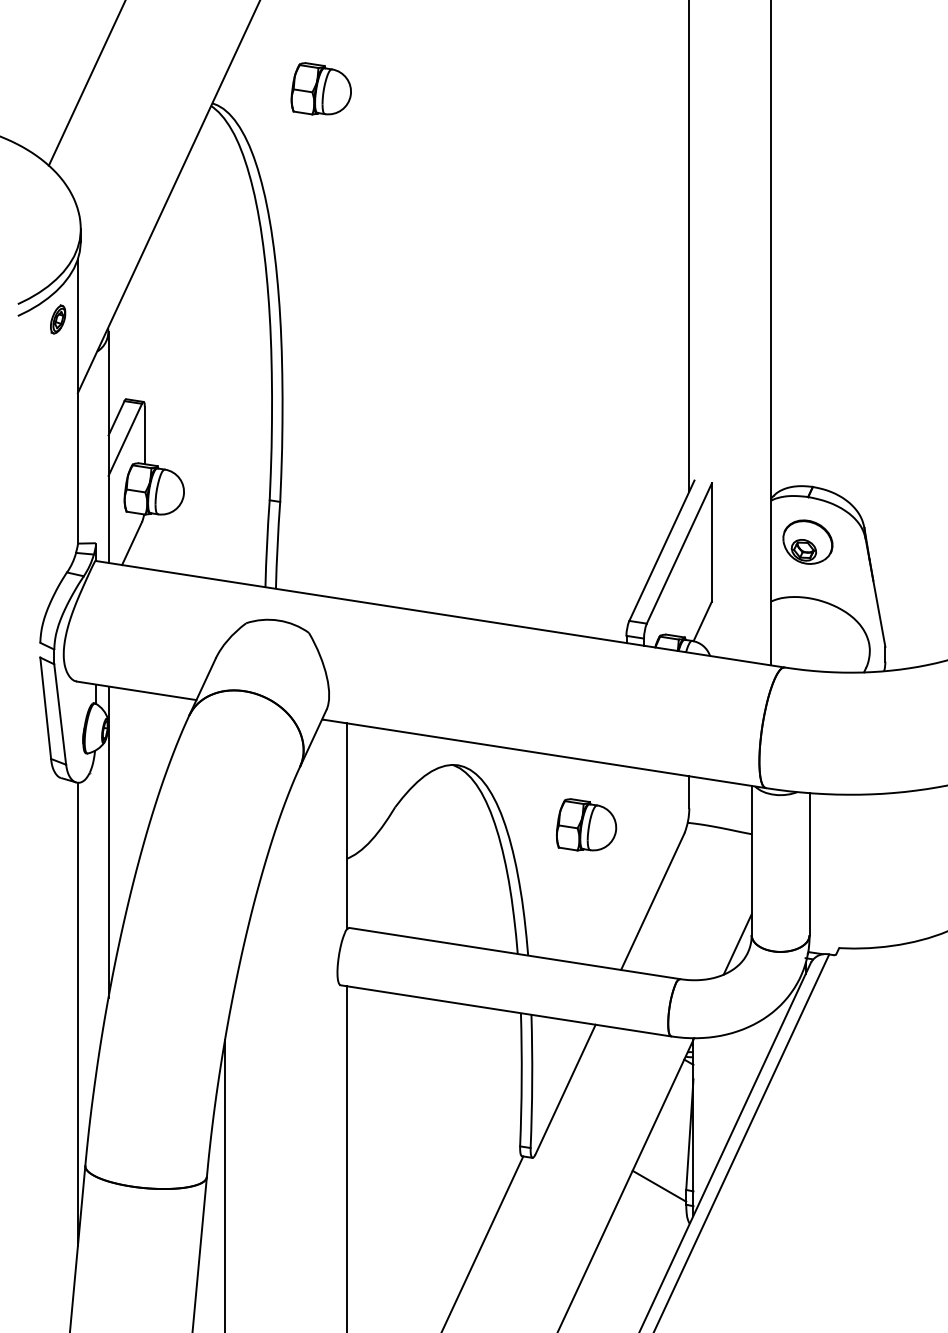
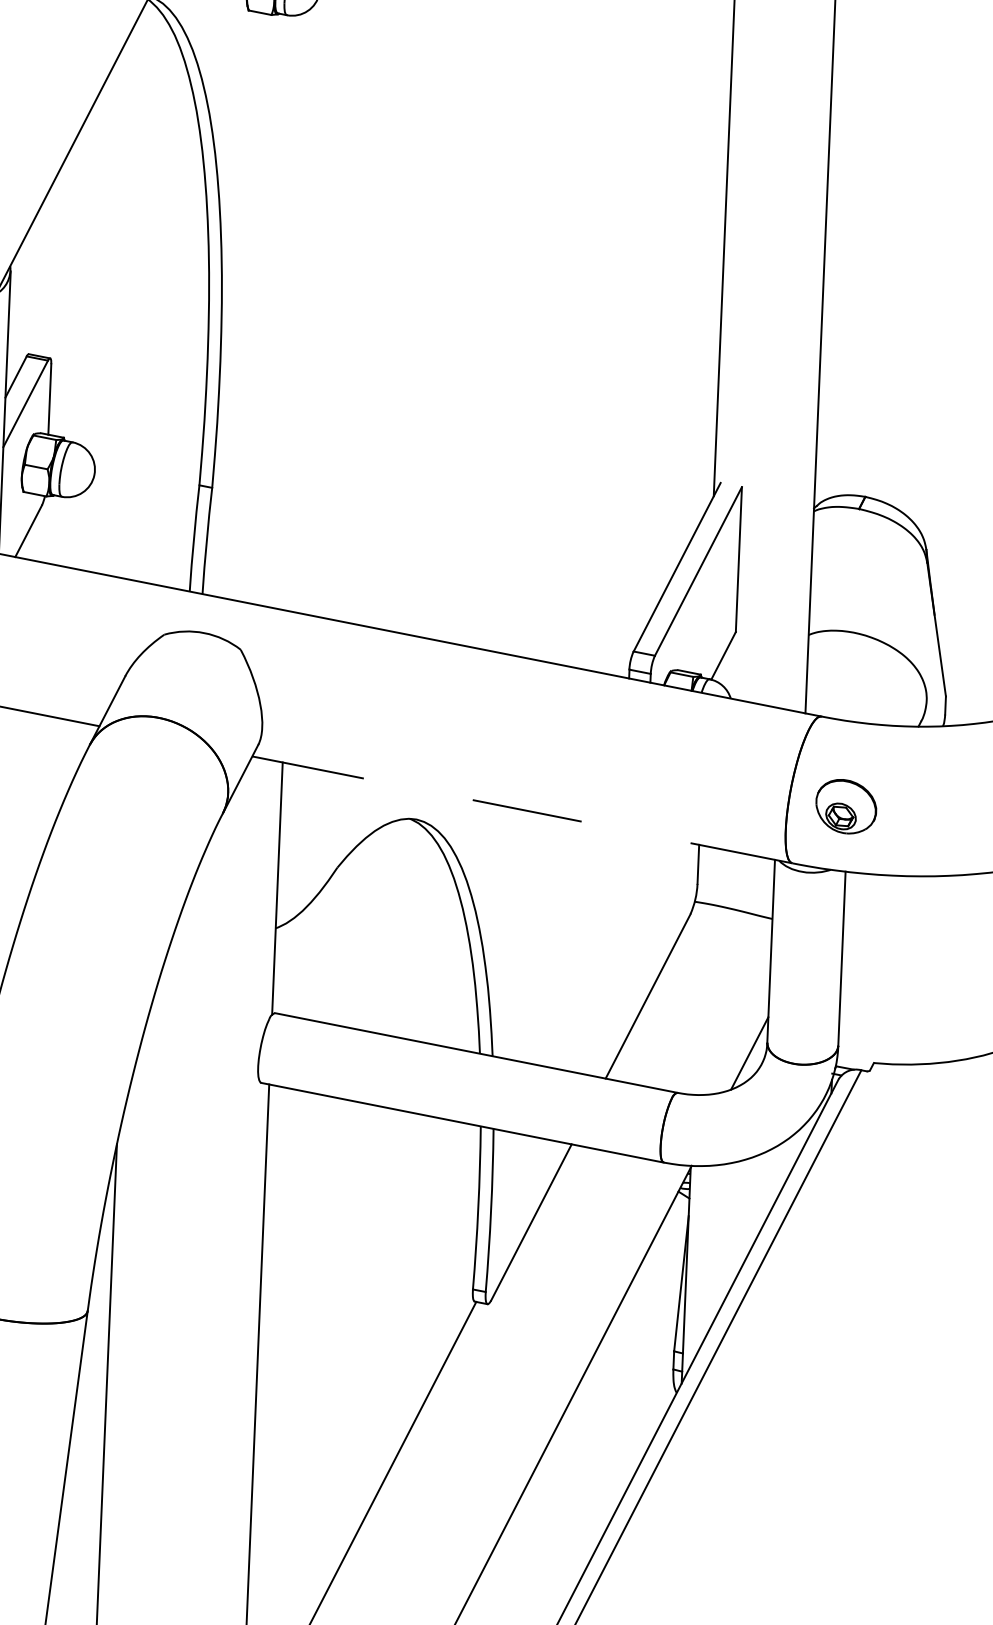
part: (807, 541) -> (845, 805), moved
line: (545, 754) -> (524, 810), solid -> dashed
part: (586, 824) -> (570, 898), removed
line: (659, 1185) -> (641, 1344), removed

